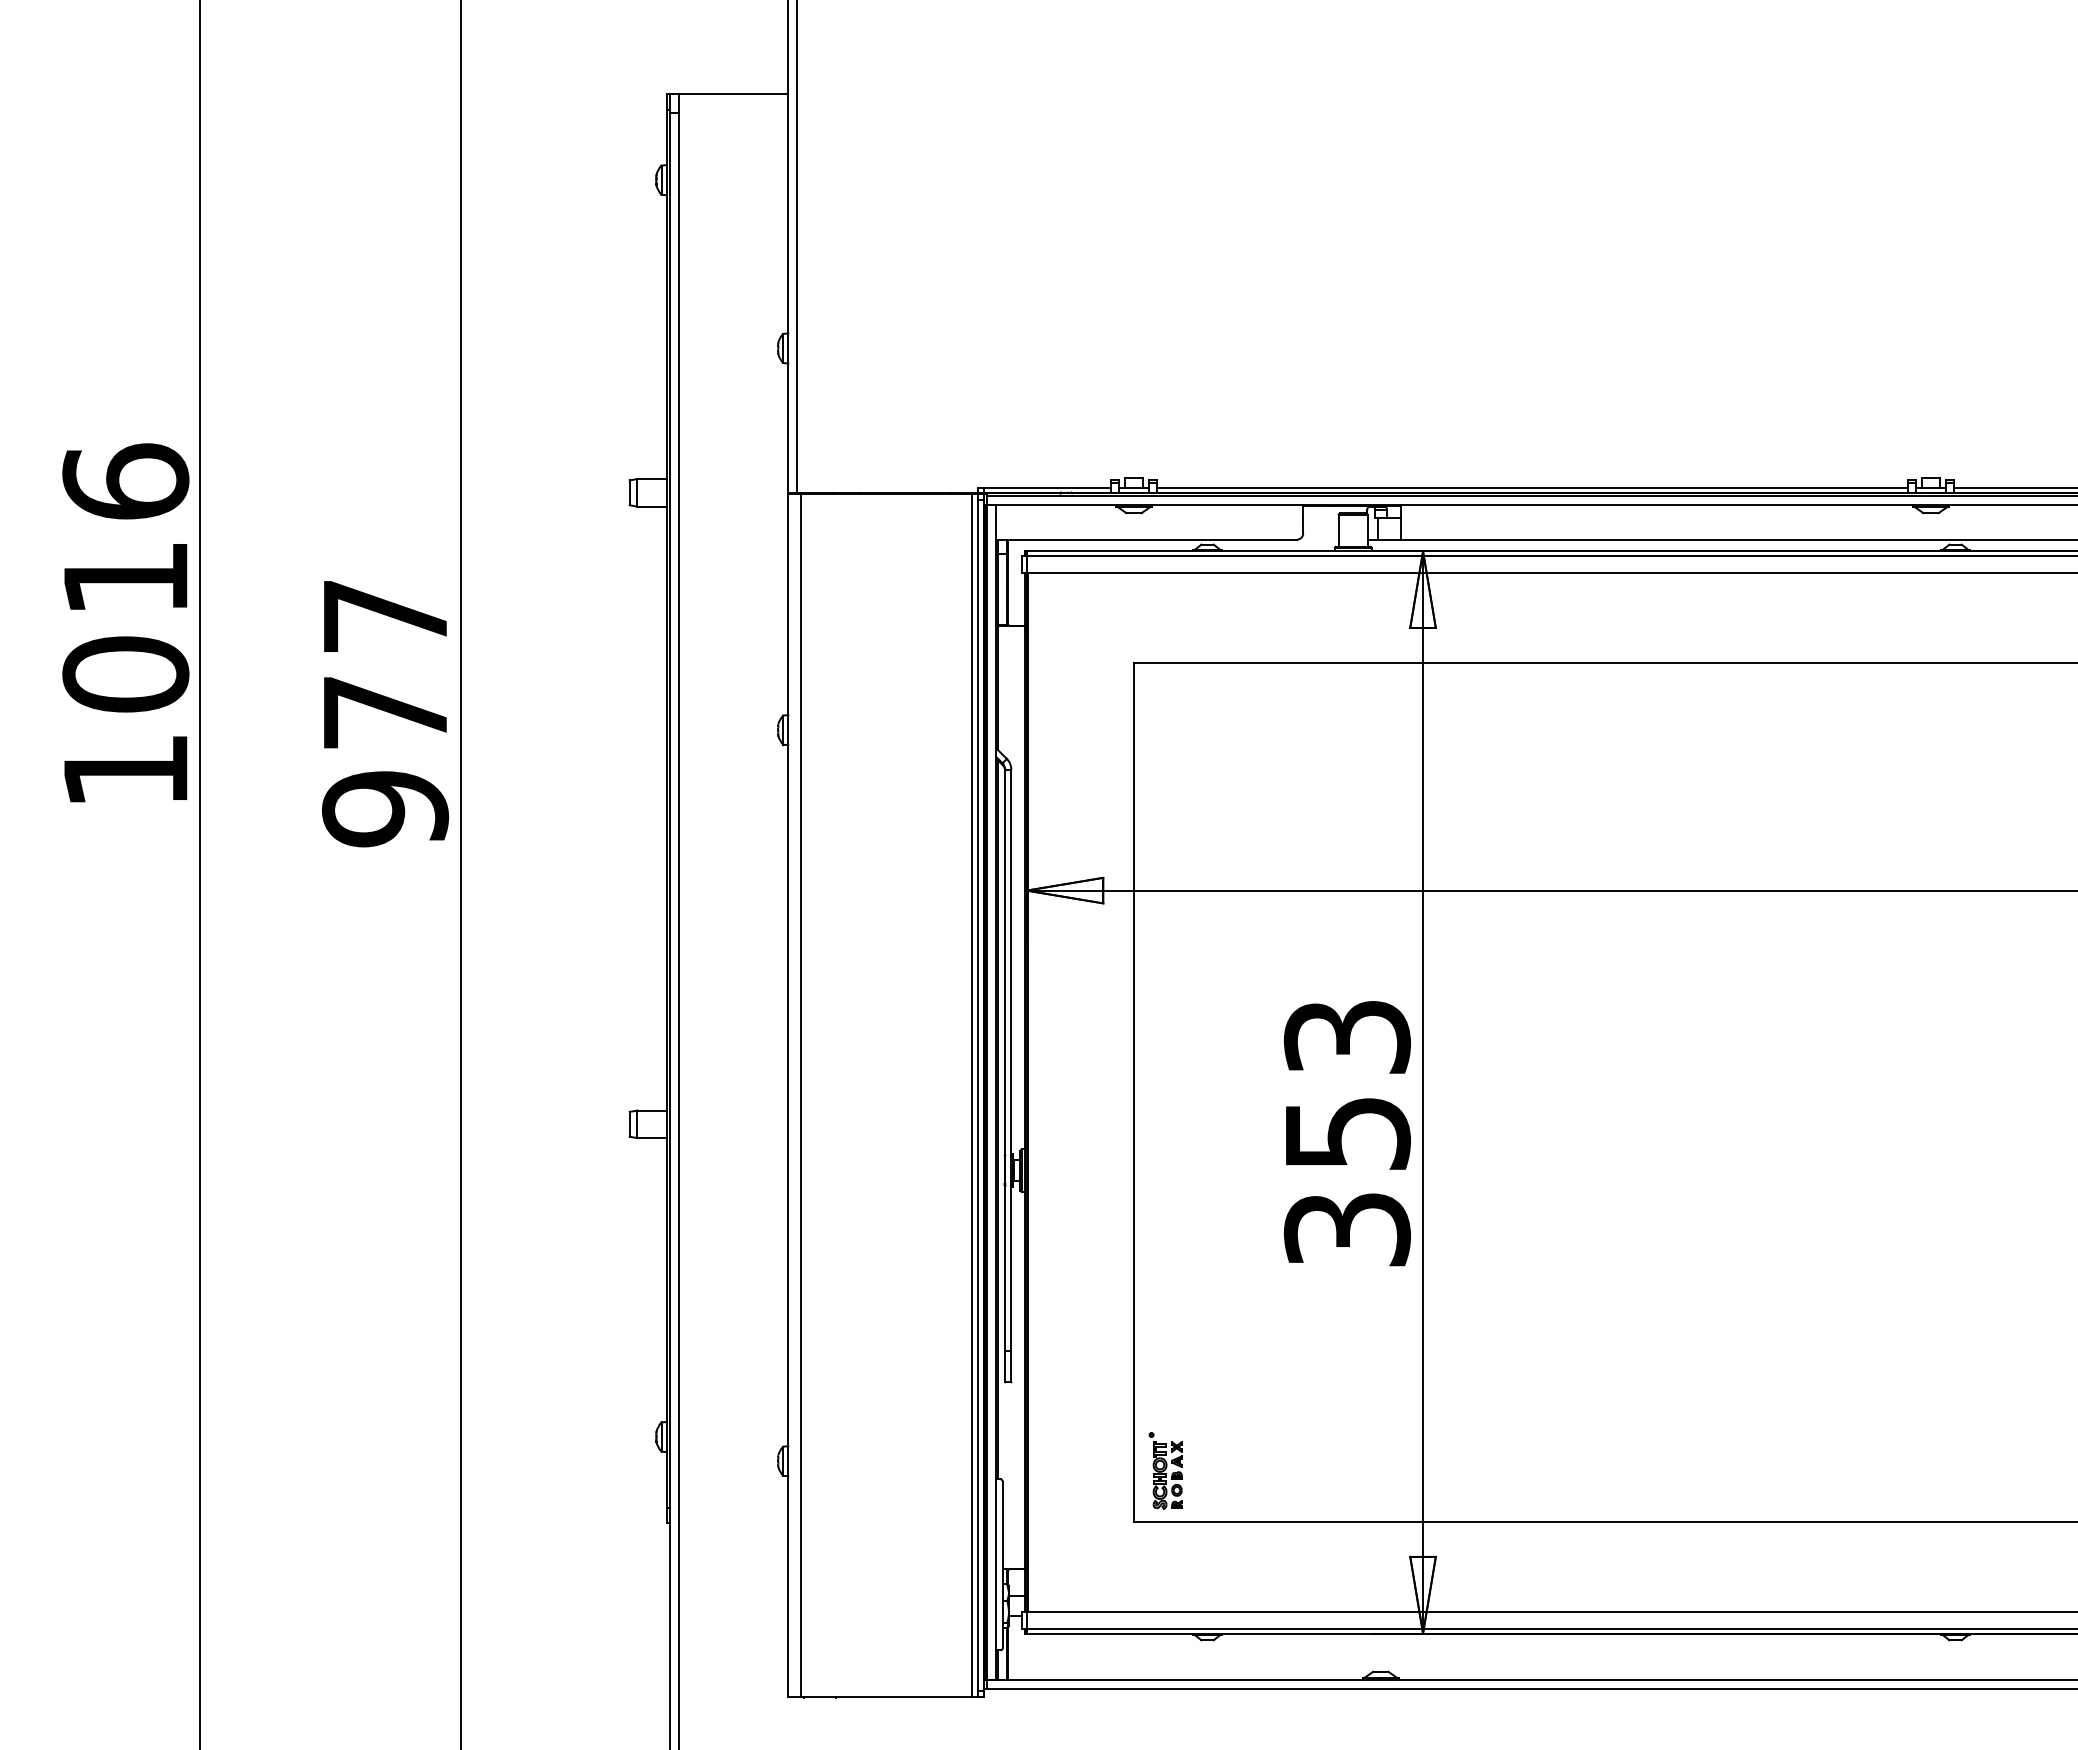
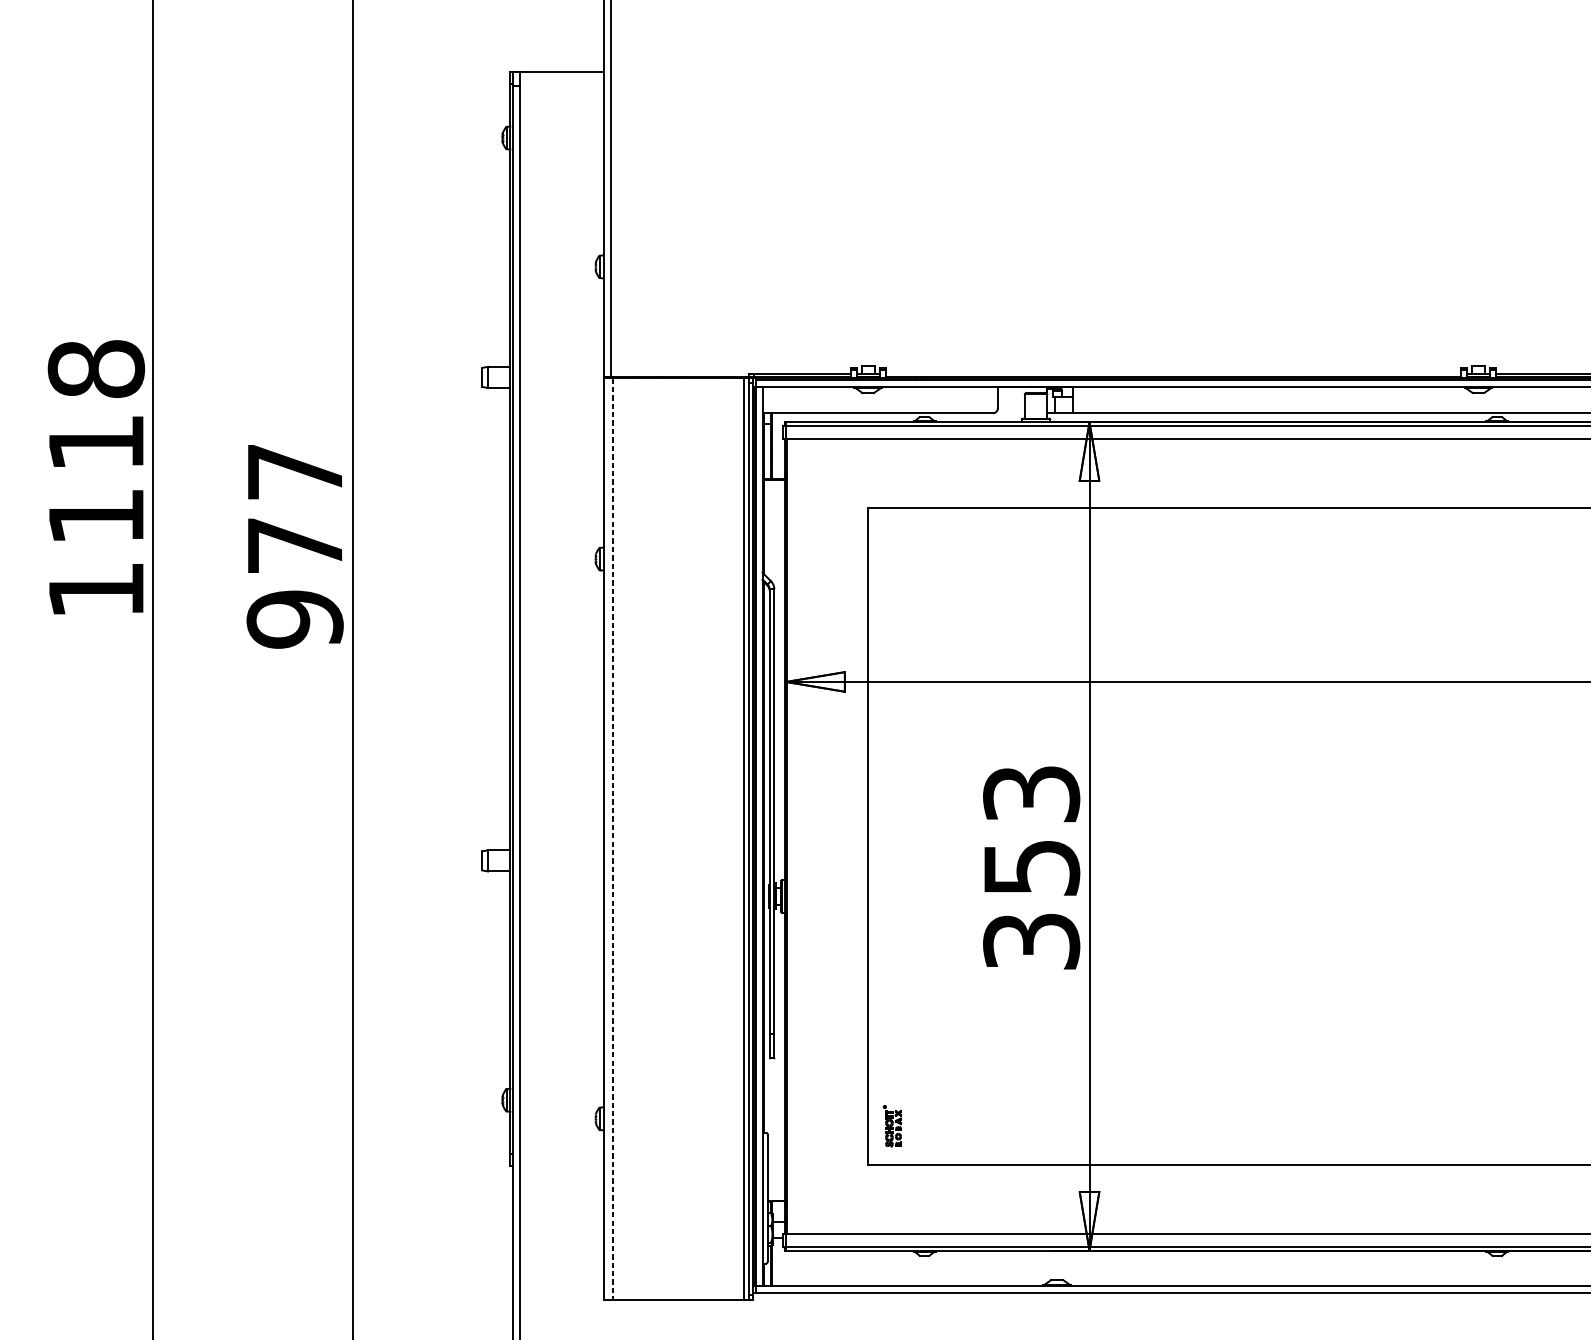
line: (1532, 487) -> (1173, 373), removed
text: (125, 577) -> (96, 442), 1016 -> 1118
line: (800, 1095) -> (612, 838), solid -> dashed
part: (1165, 1470) -> (892, 1125), size x0.7

